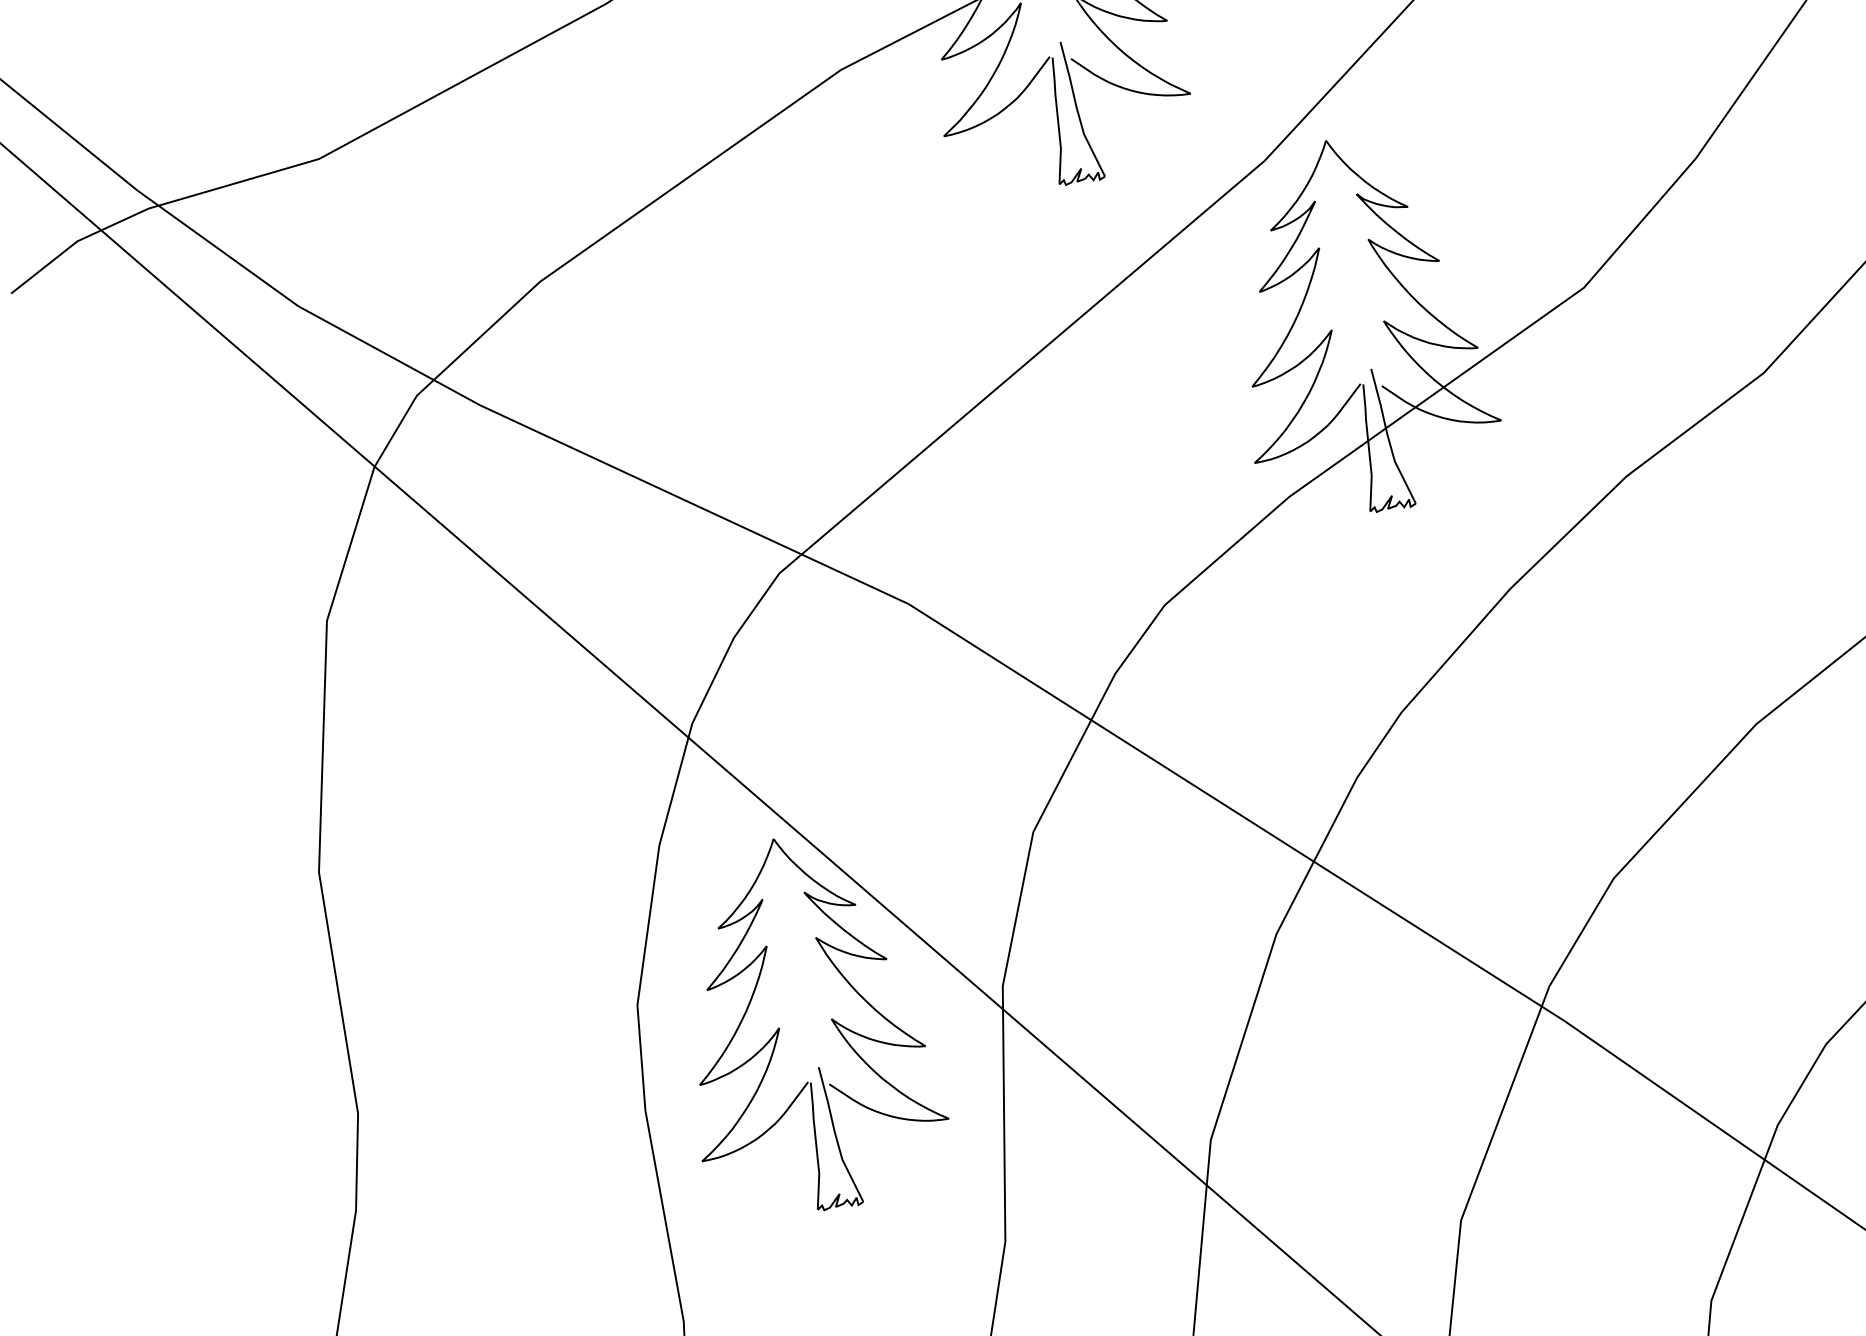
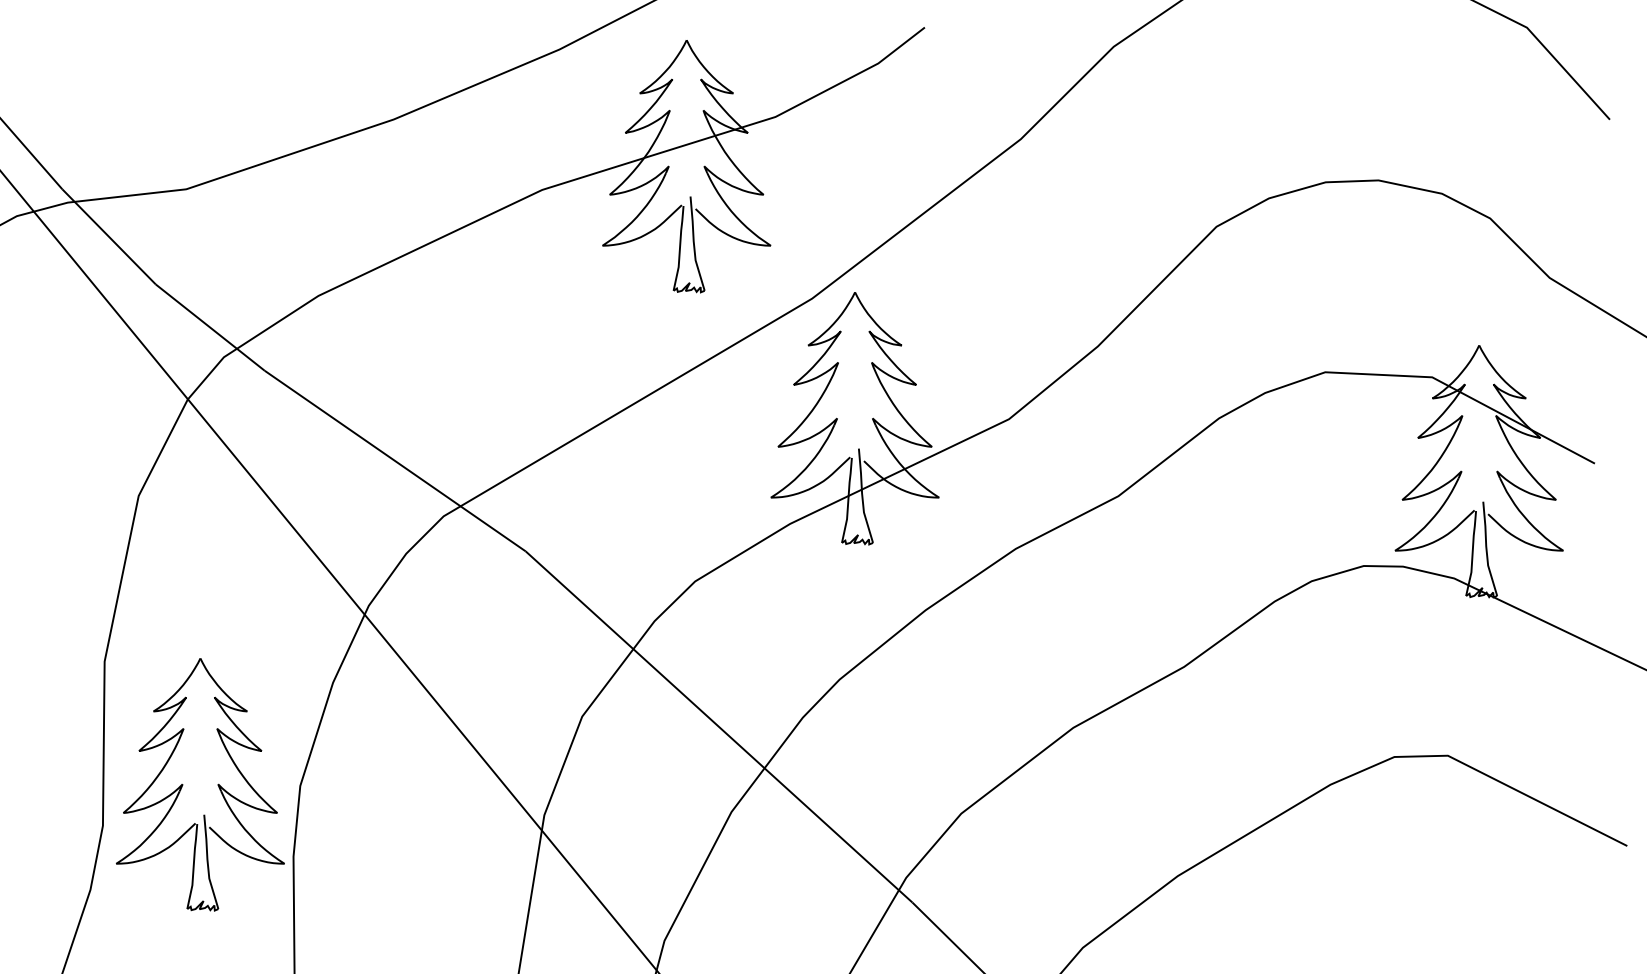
part: (780, 1028) -> (183, 784), moved

